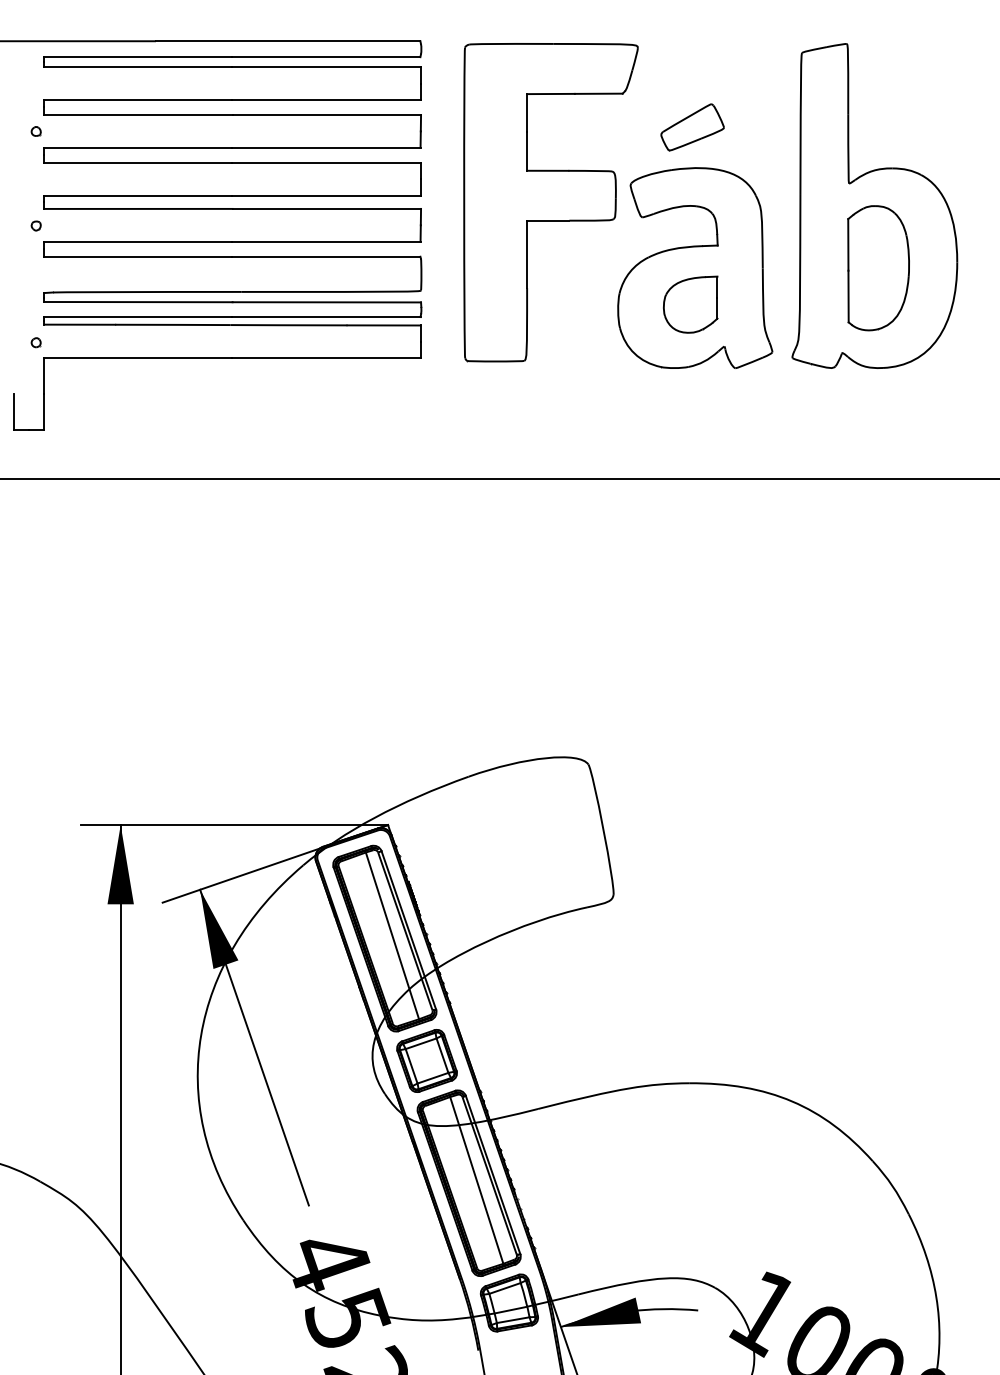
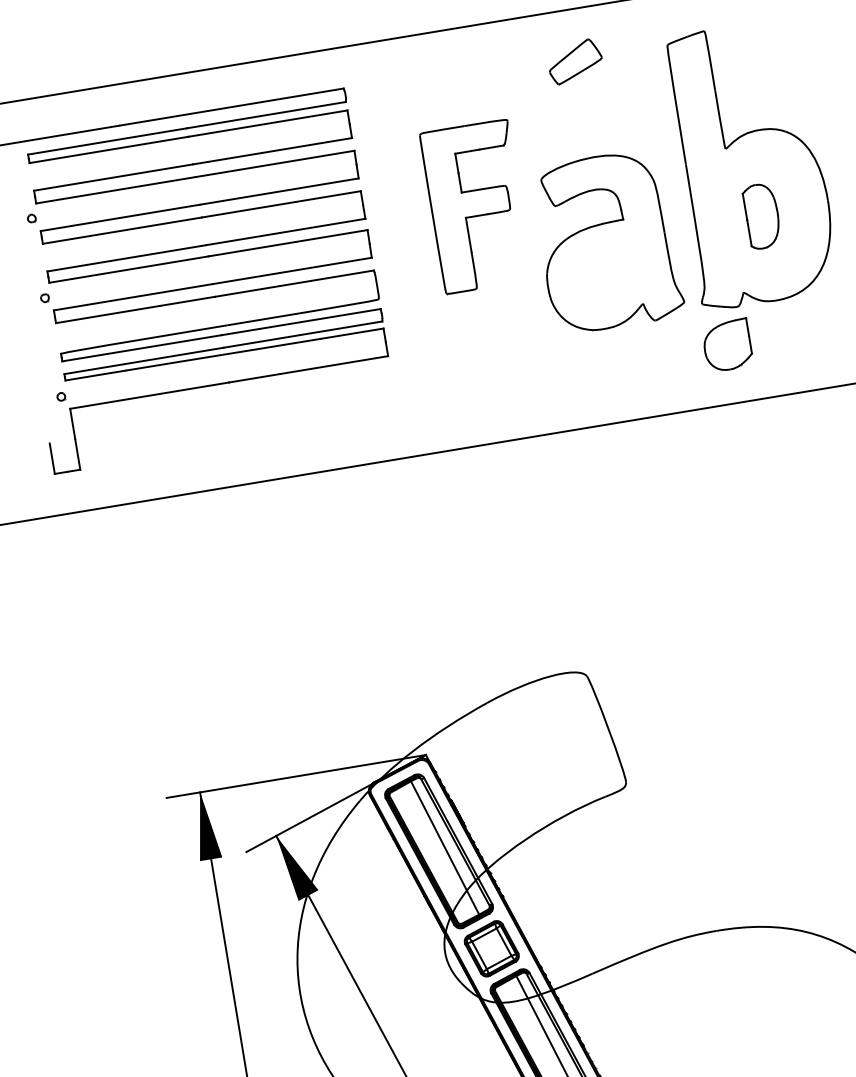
part: (692, 127) -> (575, 61), moved
part: (550, 202) -> (476, 206), size x0.6
part: (878, 268) -> (762, 216), size x0.6
part: (690, 304) -> (727, 345), moved

